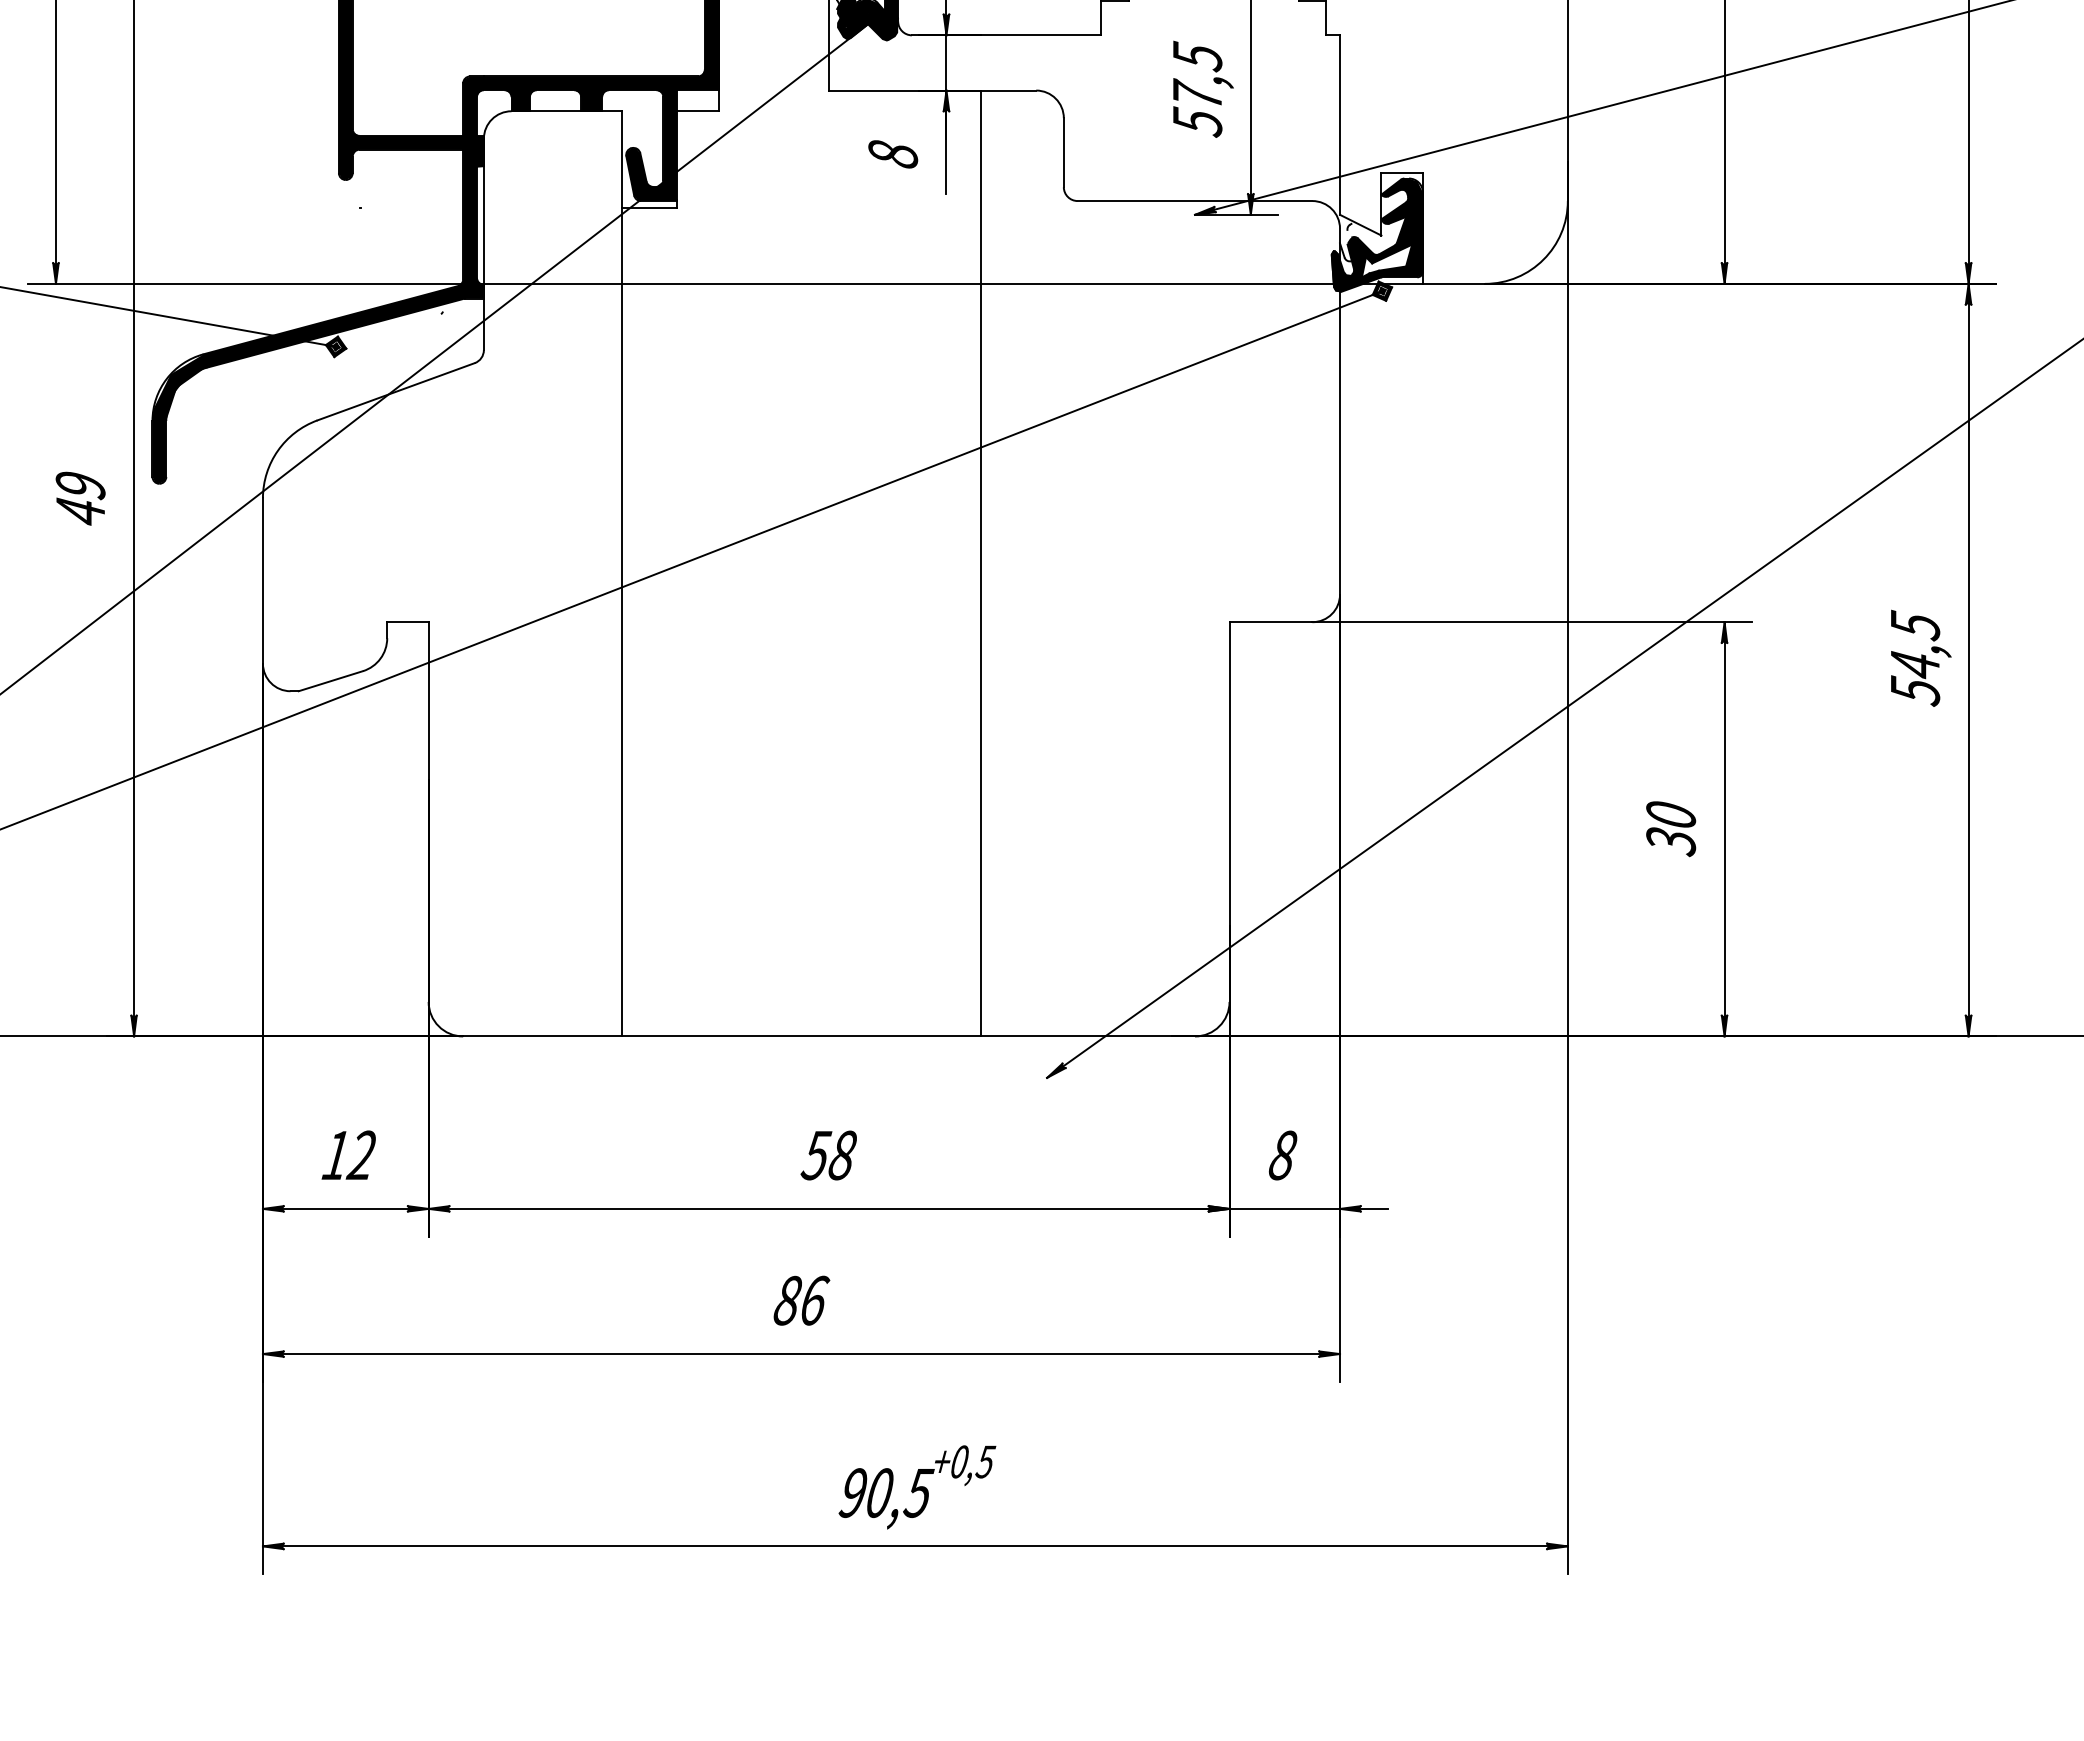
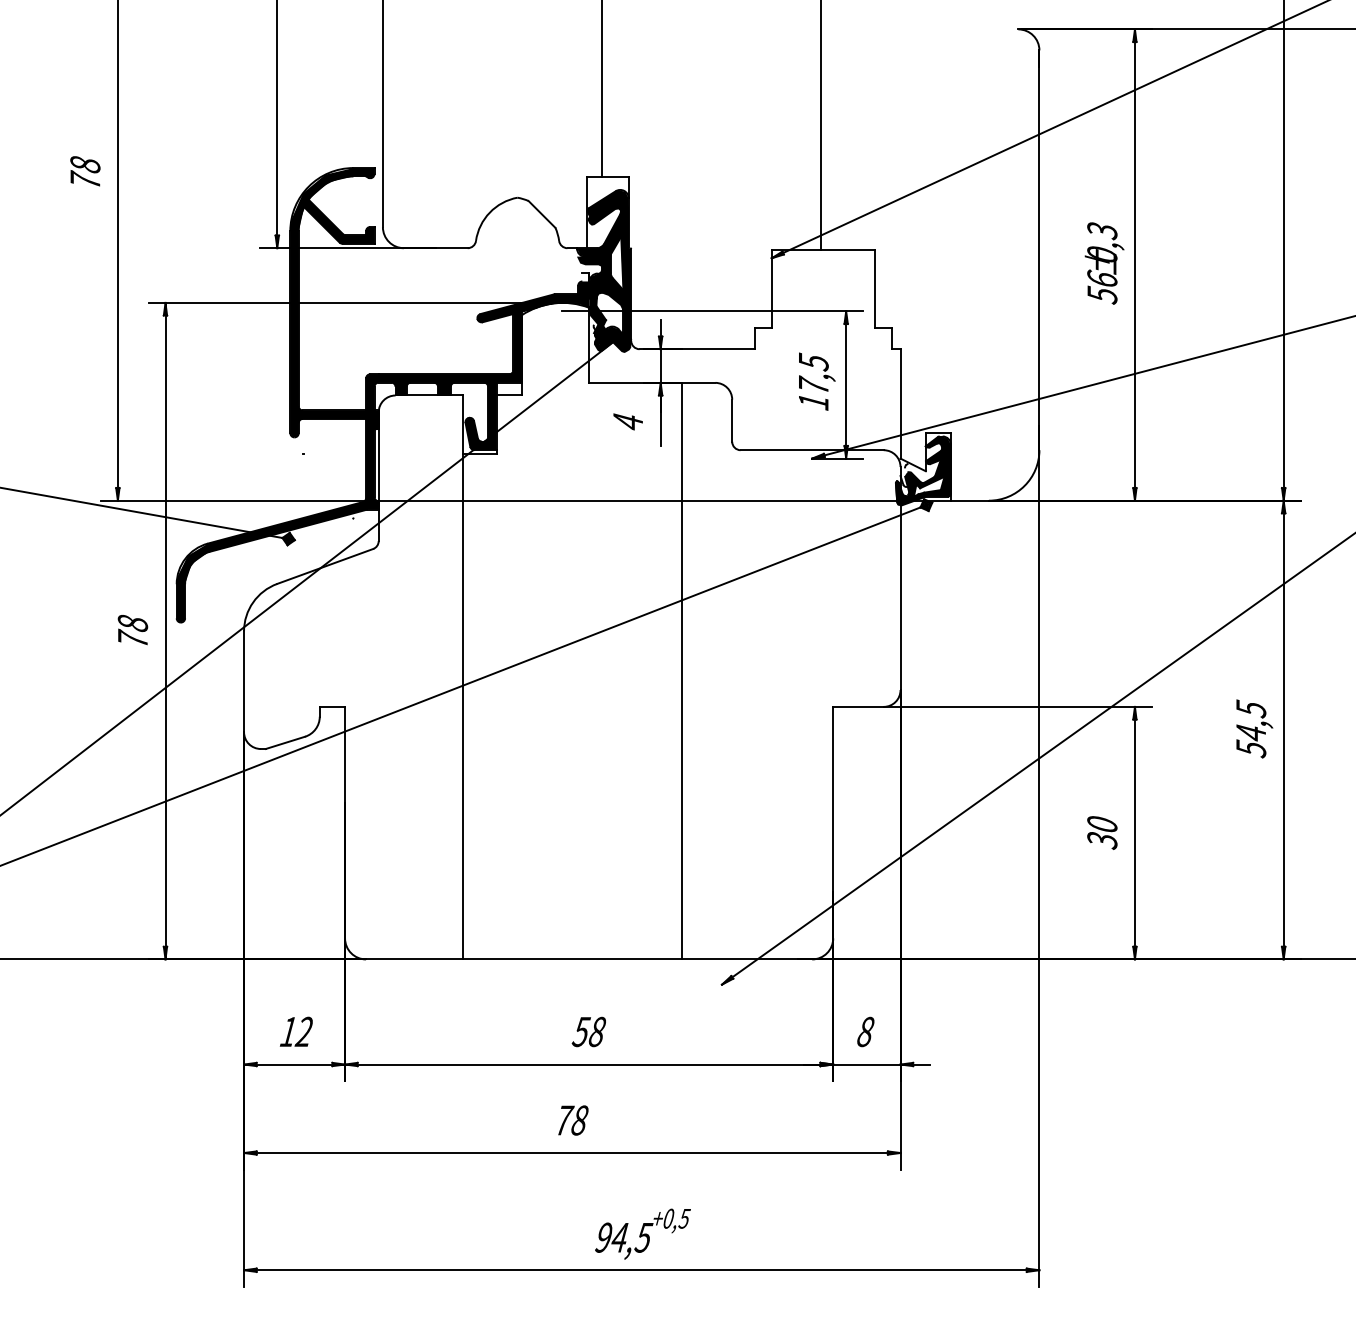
text: (1197, 121) -> (813, 401), 57,5 -> 17,5
text: (893, 153) -> (628, 421), 8 -> 4
text: (79, 498) -> (132, 631), 49 -> 78
text: (801, 1300) -> (572, 1120), 86 -> 78
text: (878, 1492) -> (619, 1237), 90,5 -> 94,5

